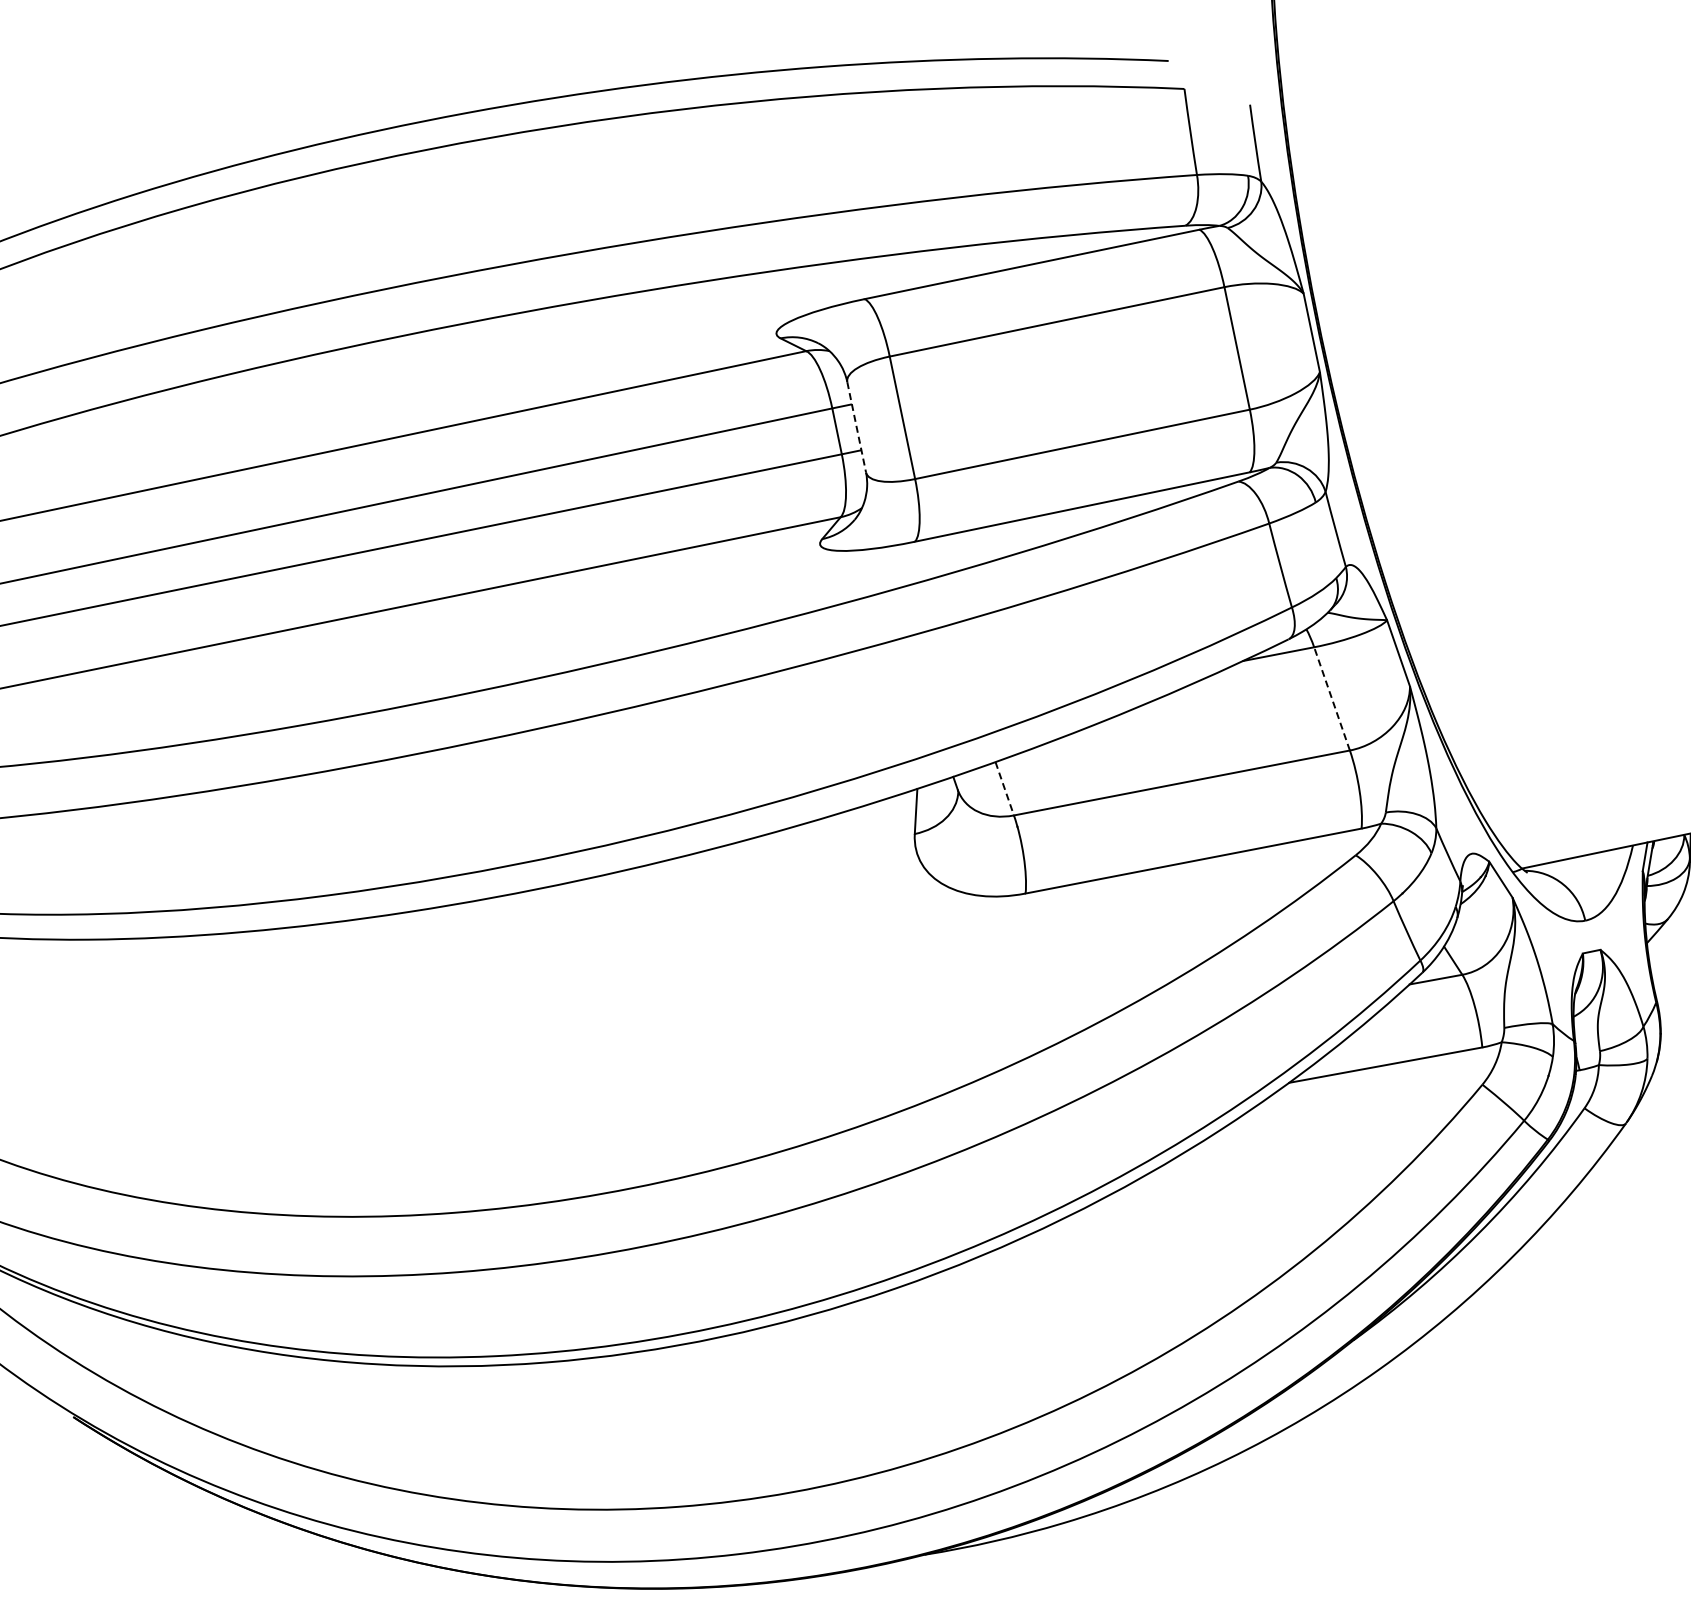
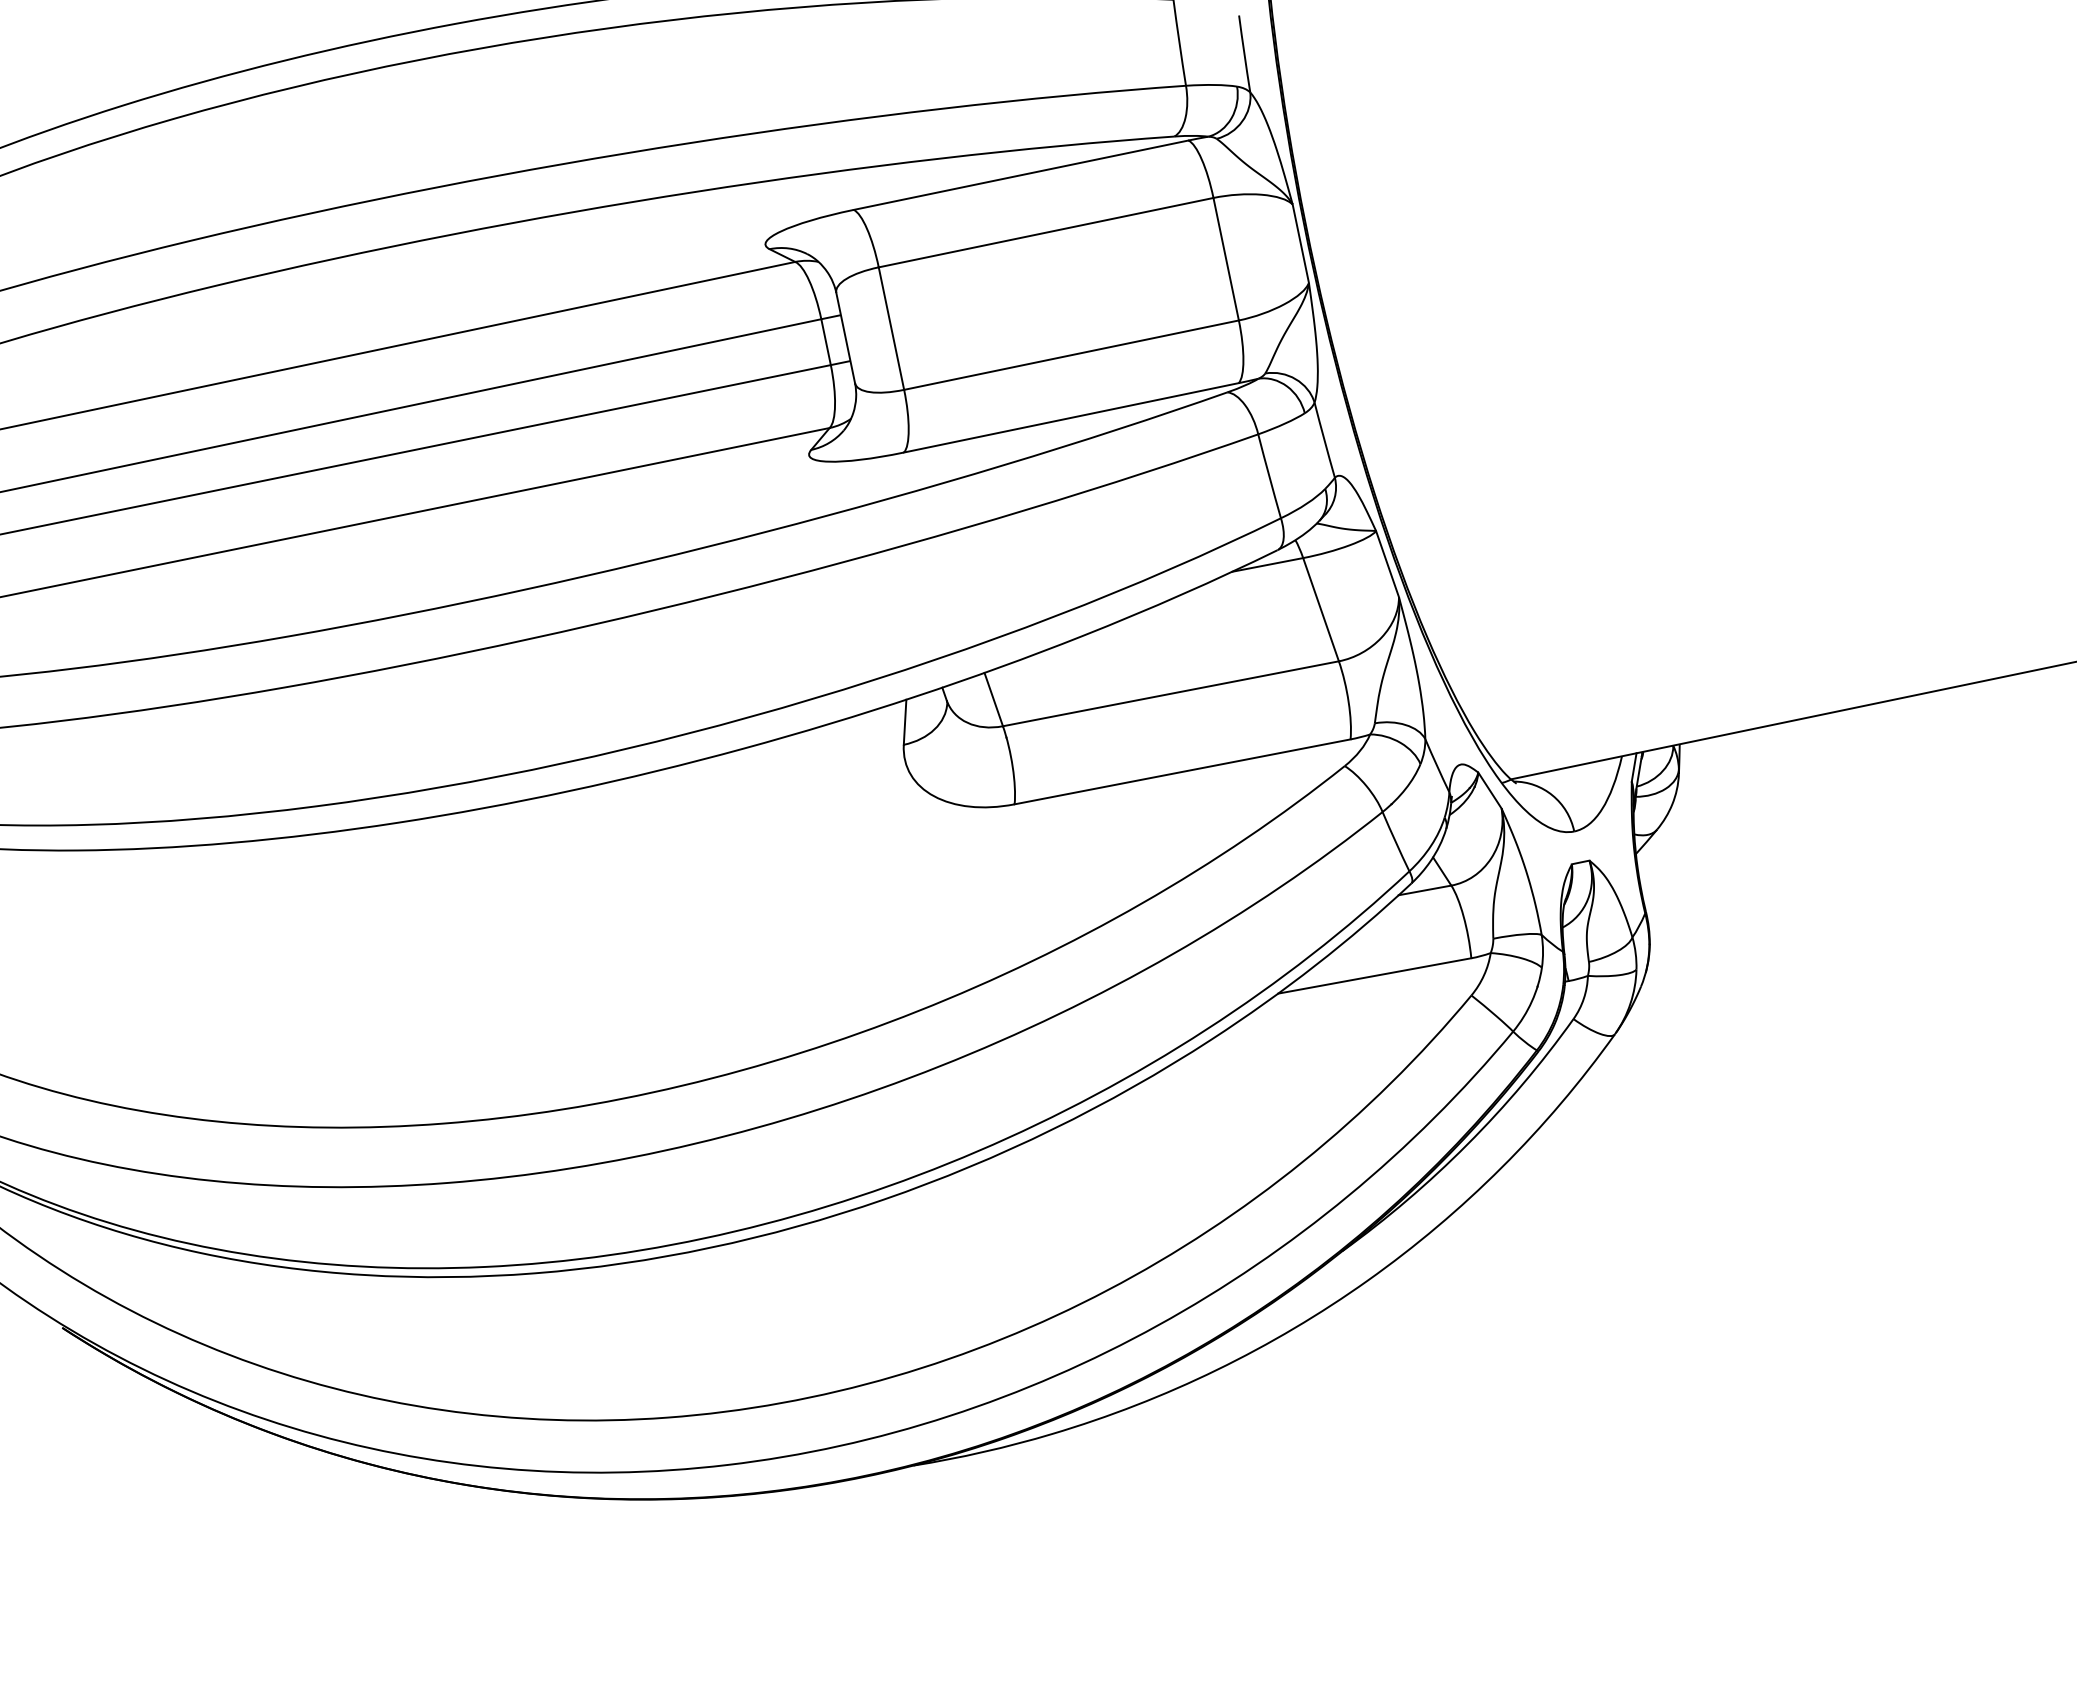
line: (856, 427) -> (845, 338), dashed -> solid
line: (1332, 698) -> (1321, 609), dashed -> solid
line: (1004, 789) -> (993, 700), dashed -> solid

